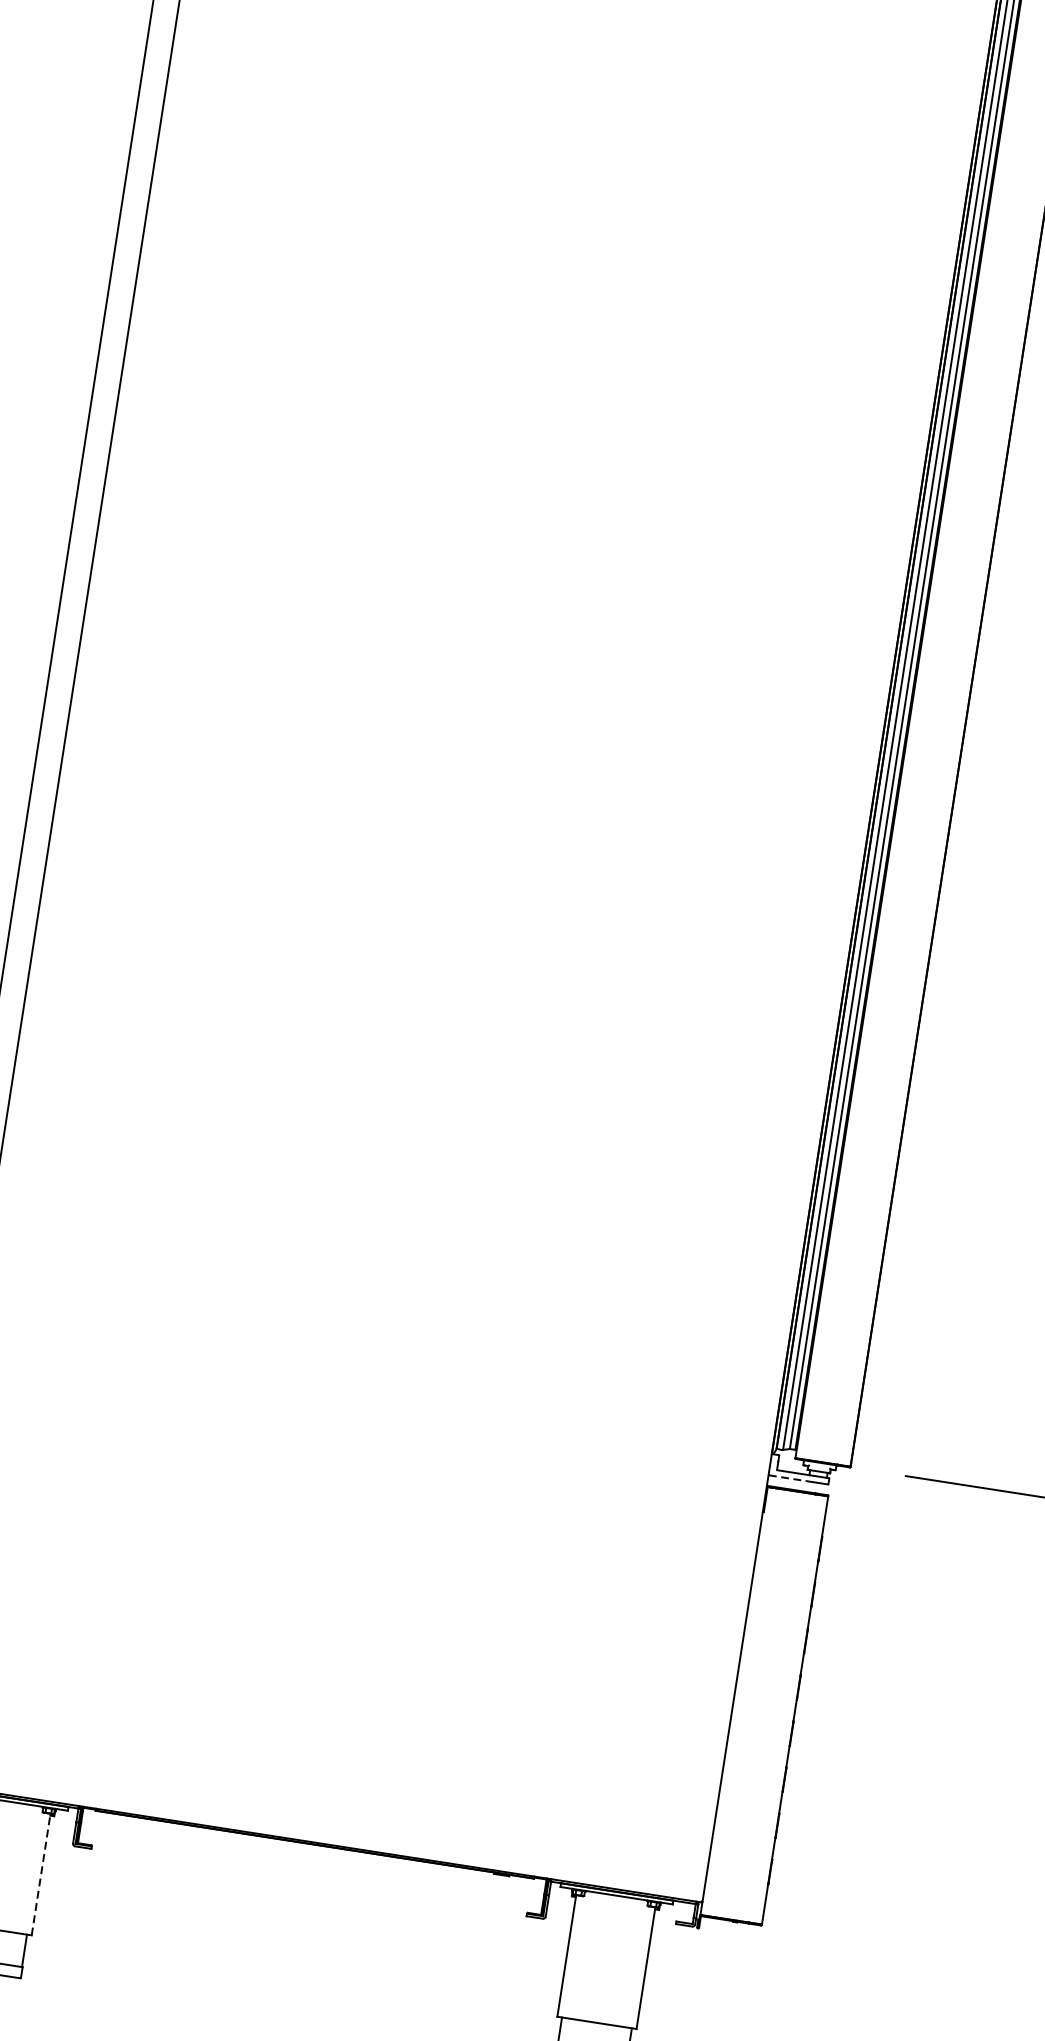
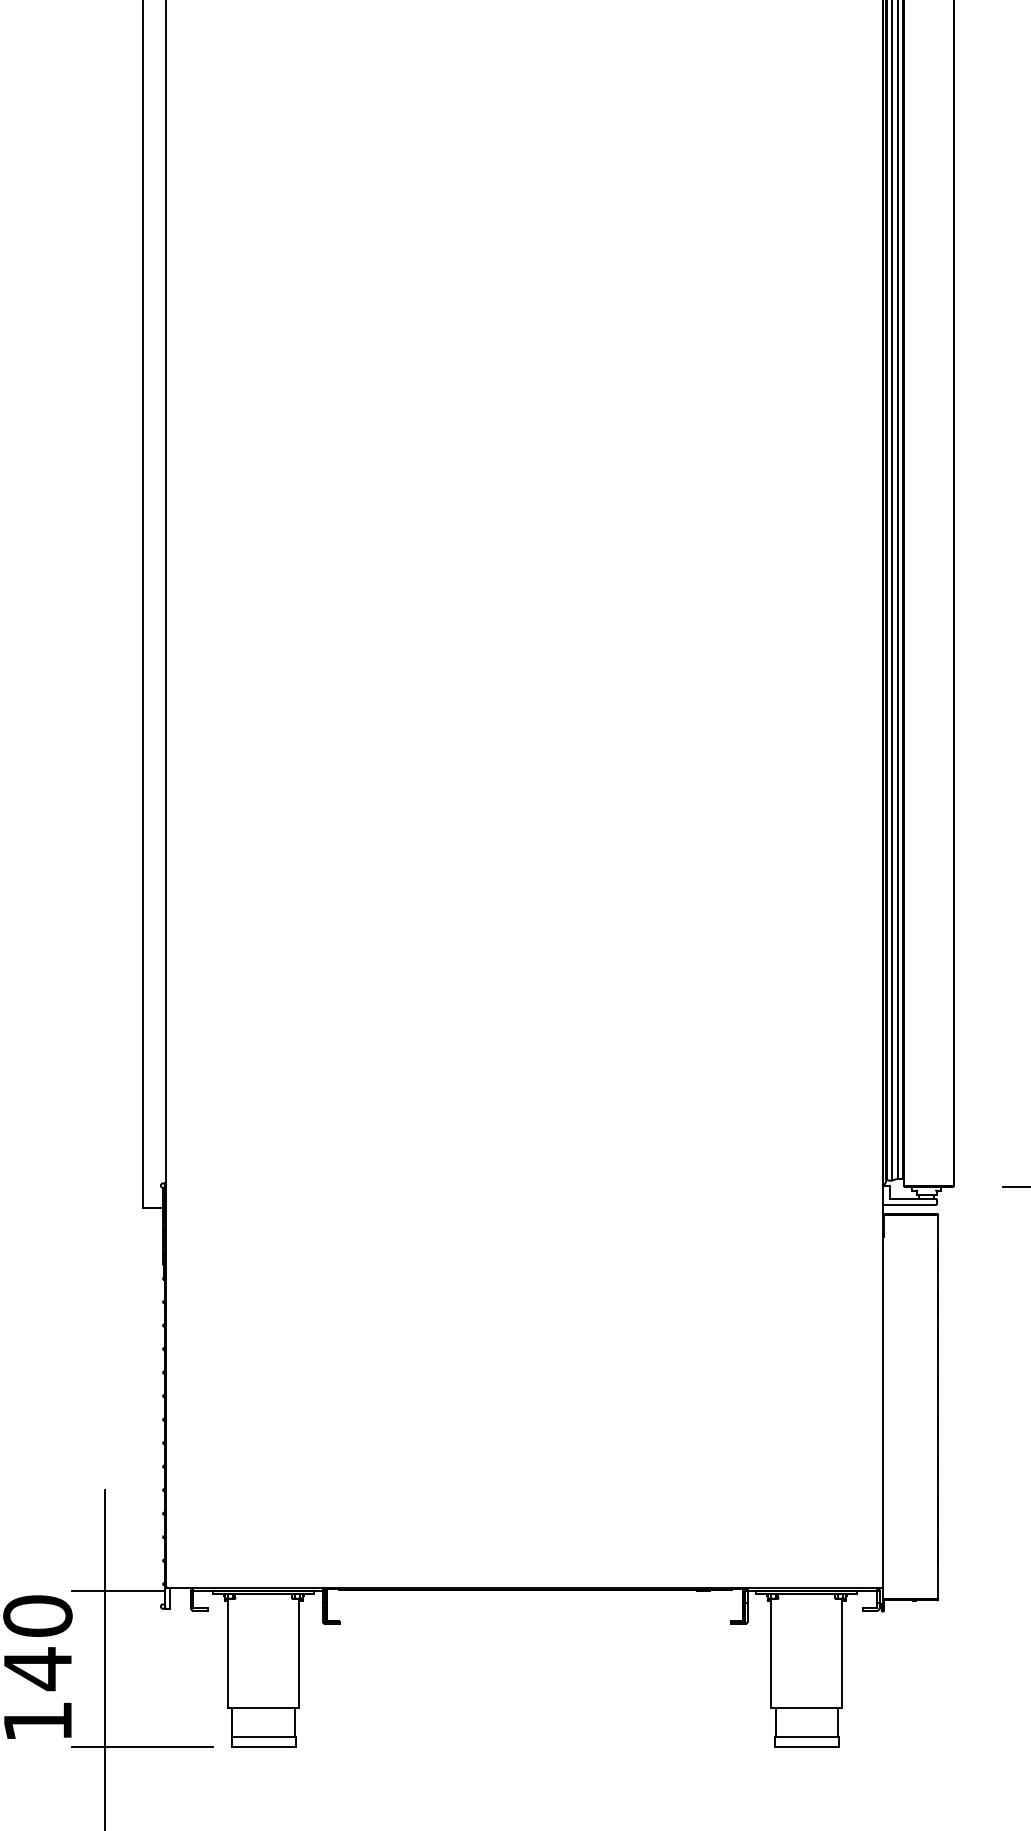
line: (790, 1478) -> (902, 1204), dashed -> solid
line: (41, 1874) -> (299, 1653), dashed -> solid

